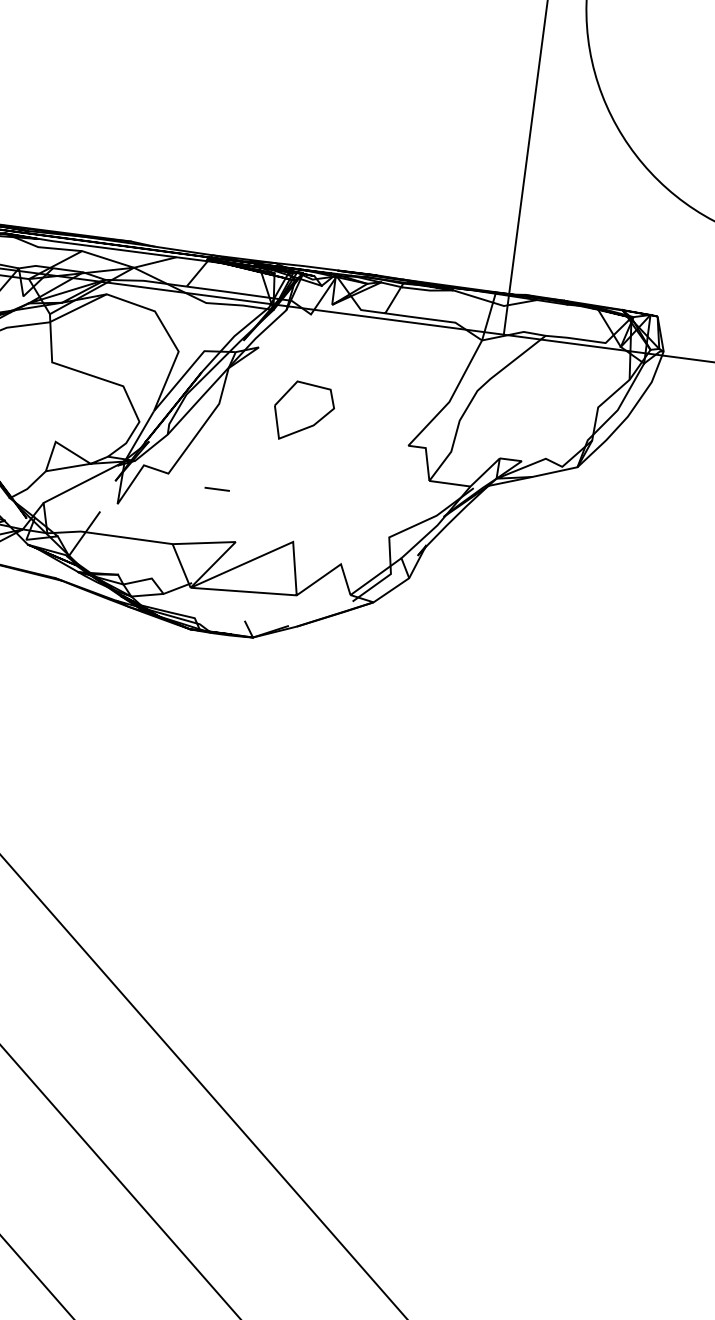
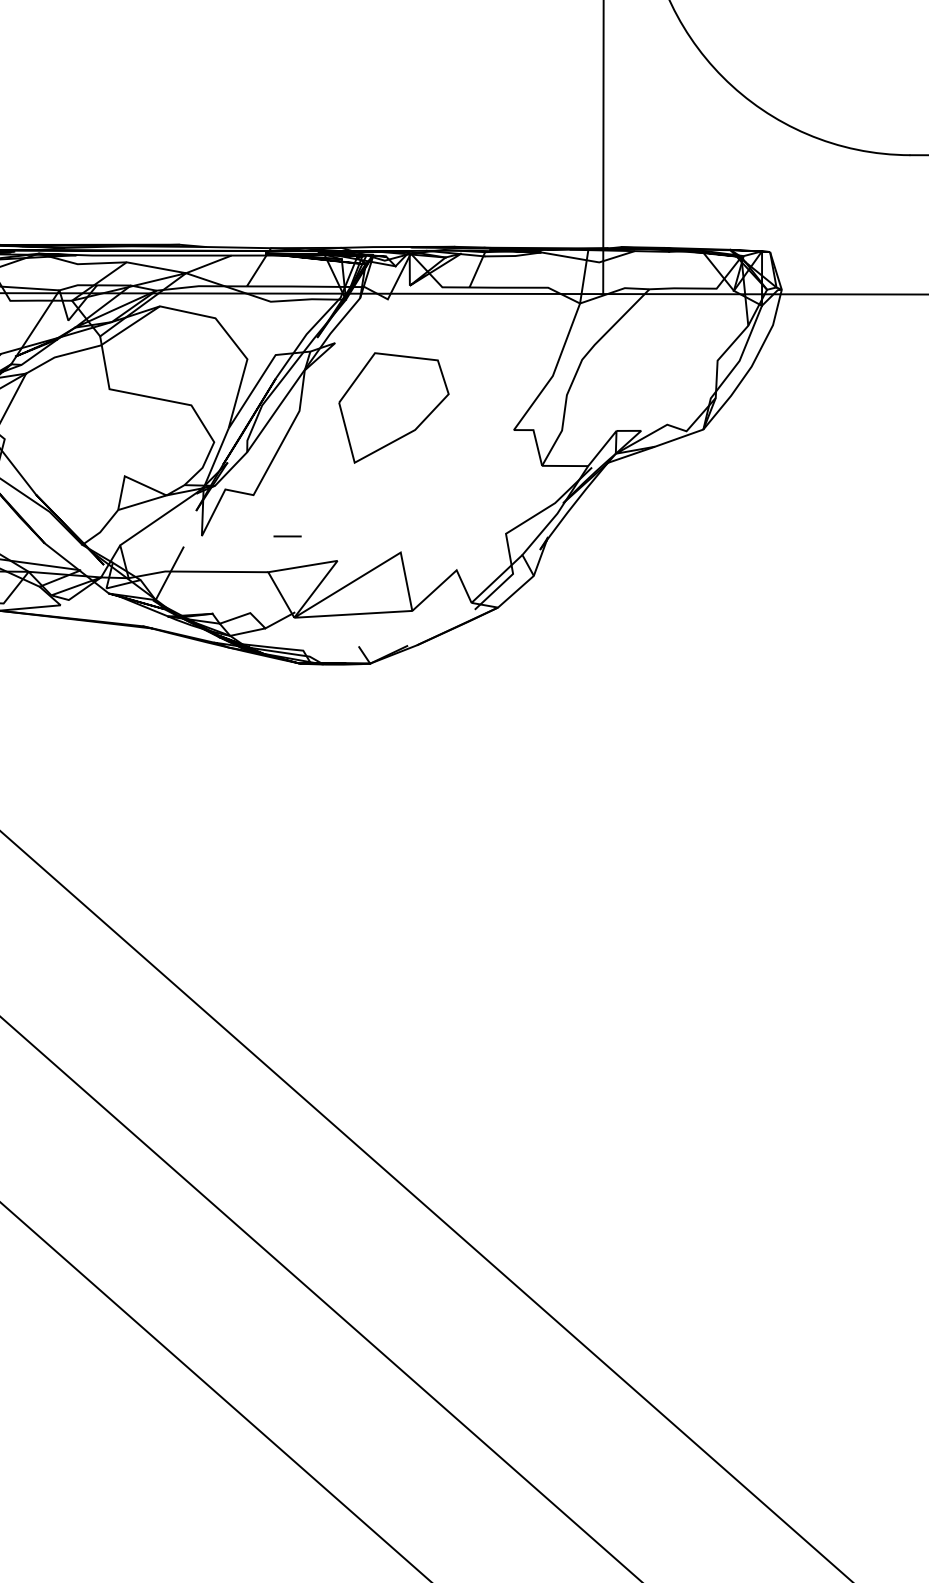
part: (303, 411) -> (393, 407), size x1.67
line: (217, 489) -> (287, 536), moved

